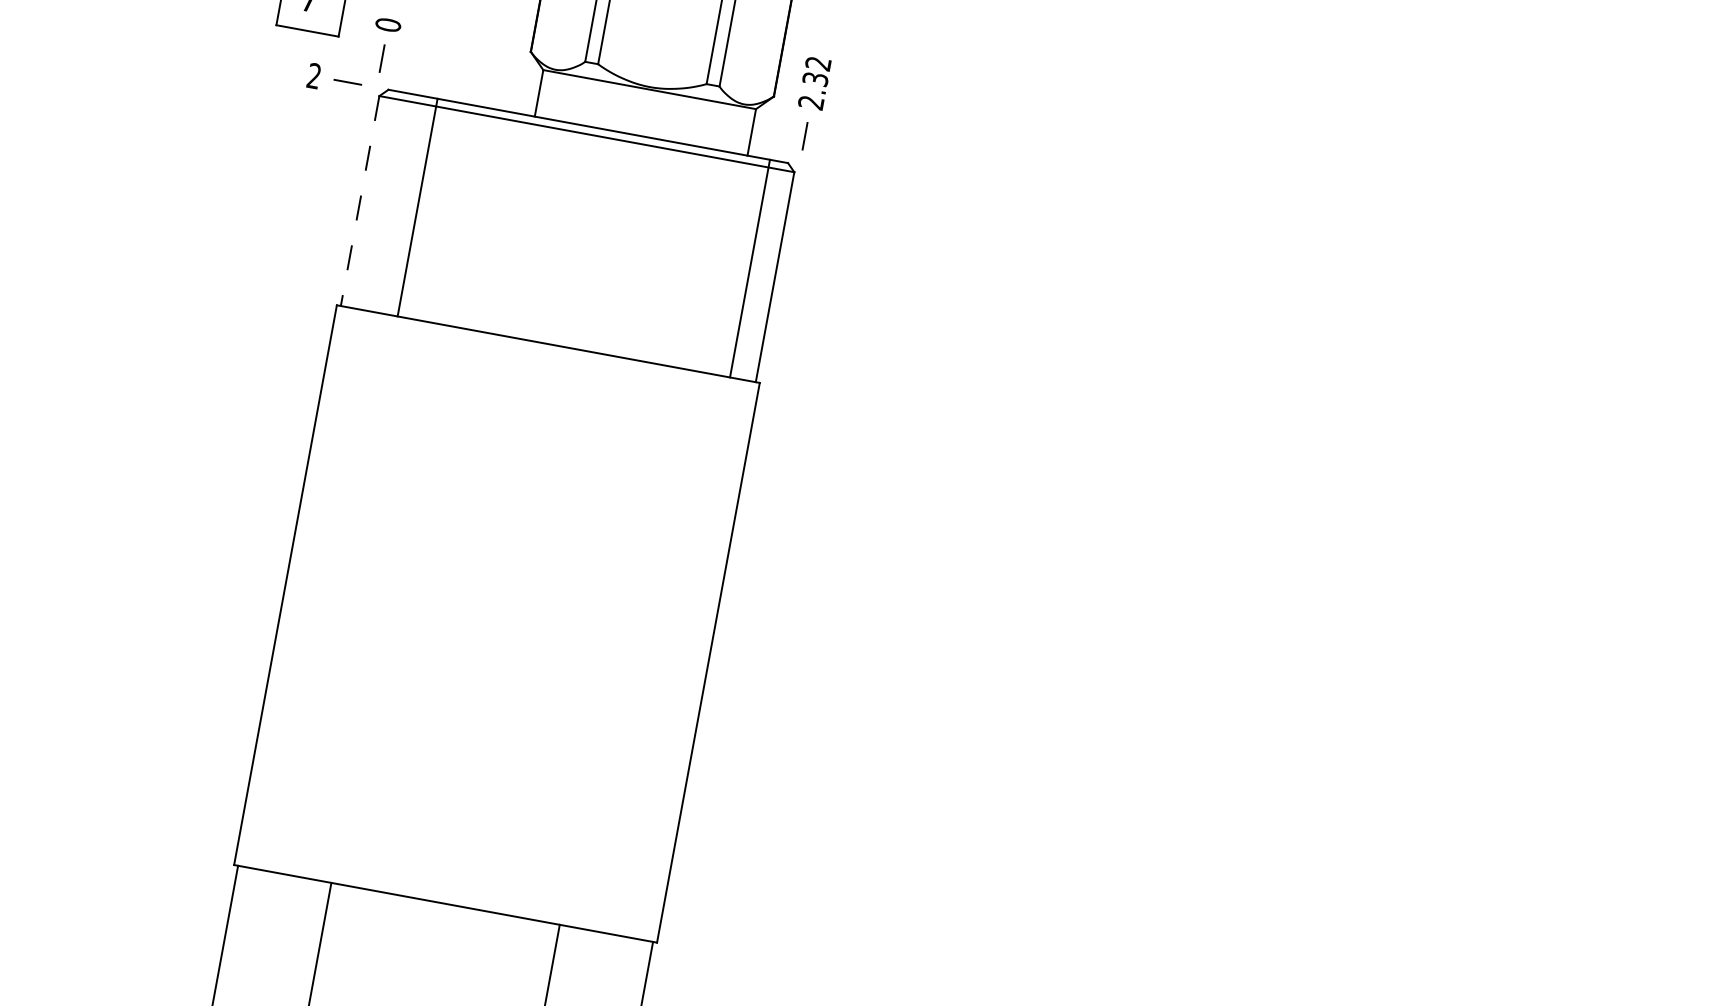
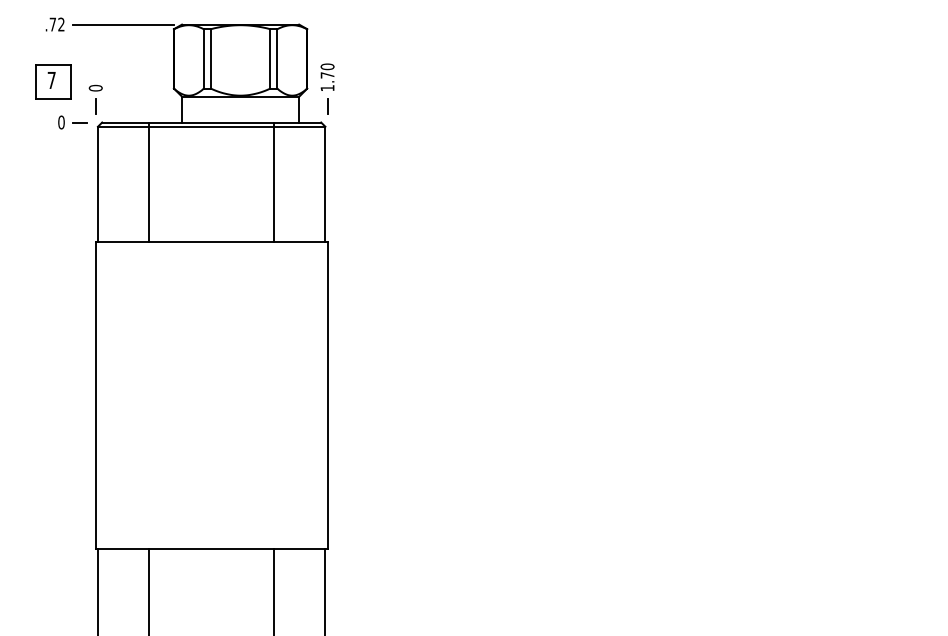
text: (314, 76) -> (61, 122), 2 -> 0
text: (814, 83) -> (327, 77), 2.32 -> 1.70
line: (359, 201) -> (97, 184), dashed -> solid
line: (418, 206) -> (149, 181), moved
line: (750, 267) -> (274, 181), moved

